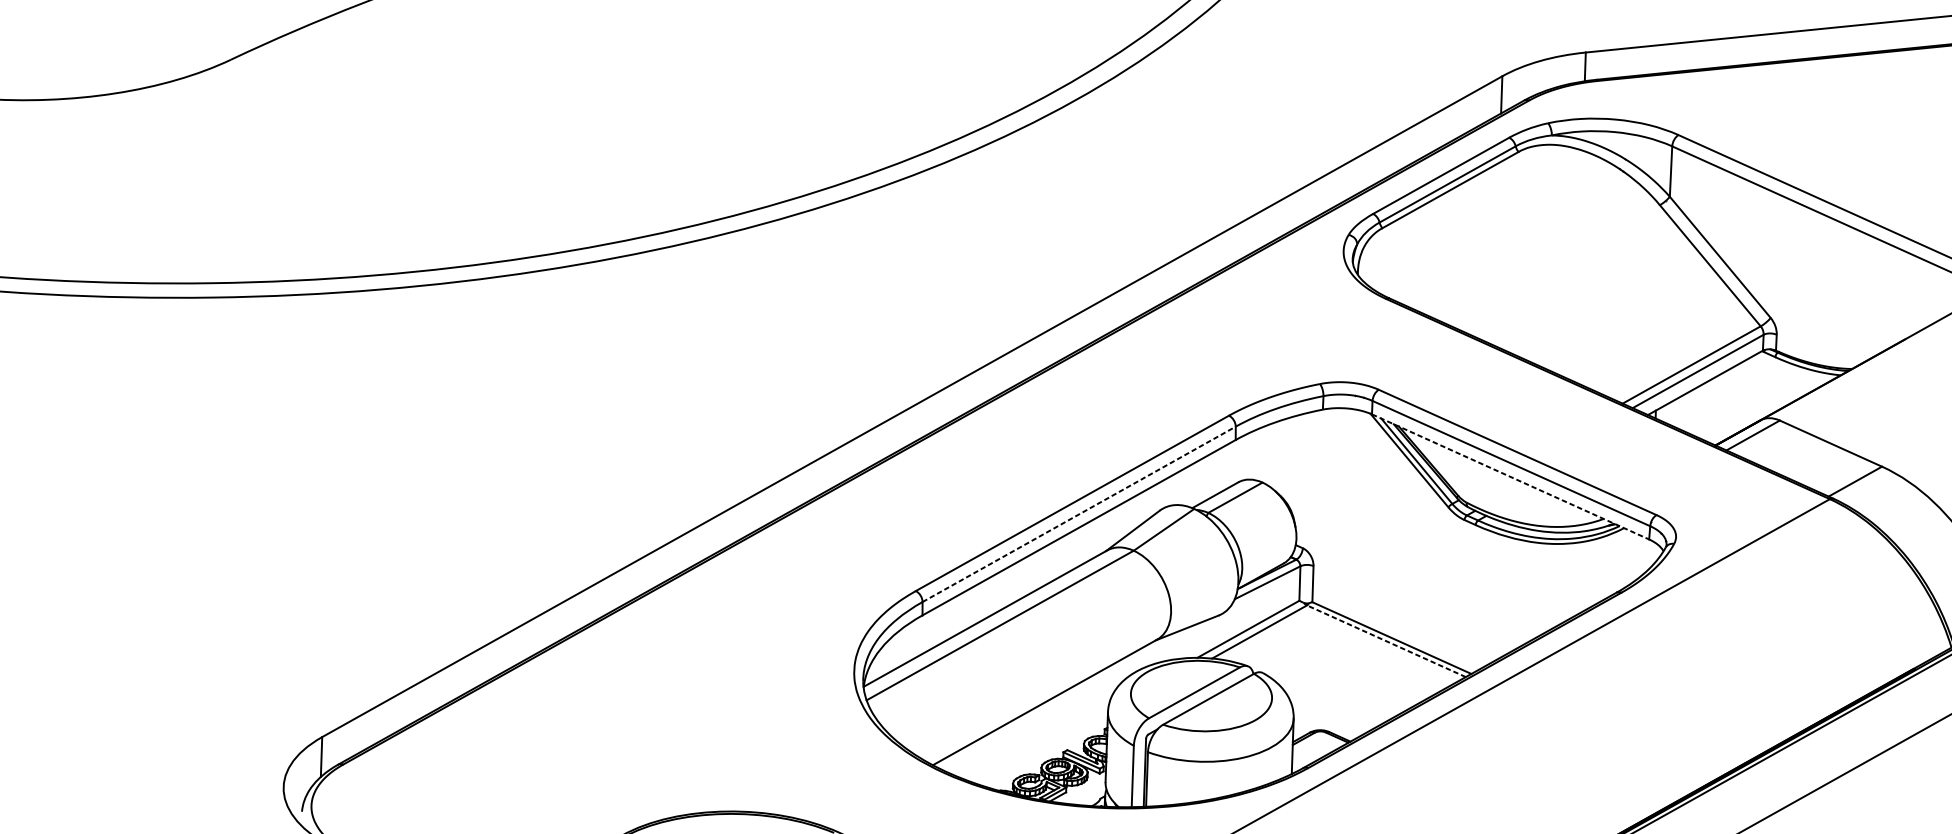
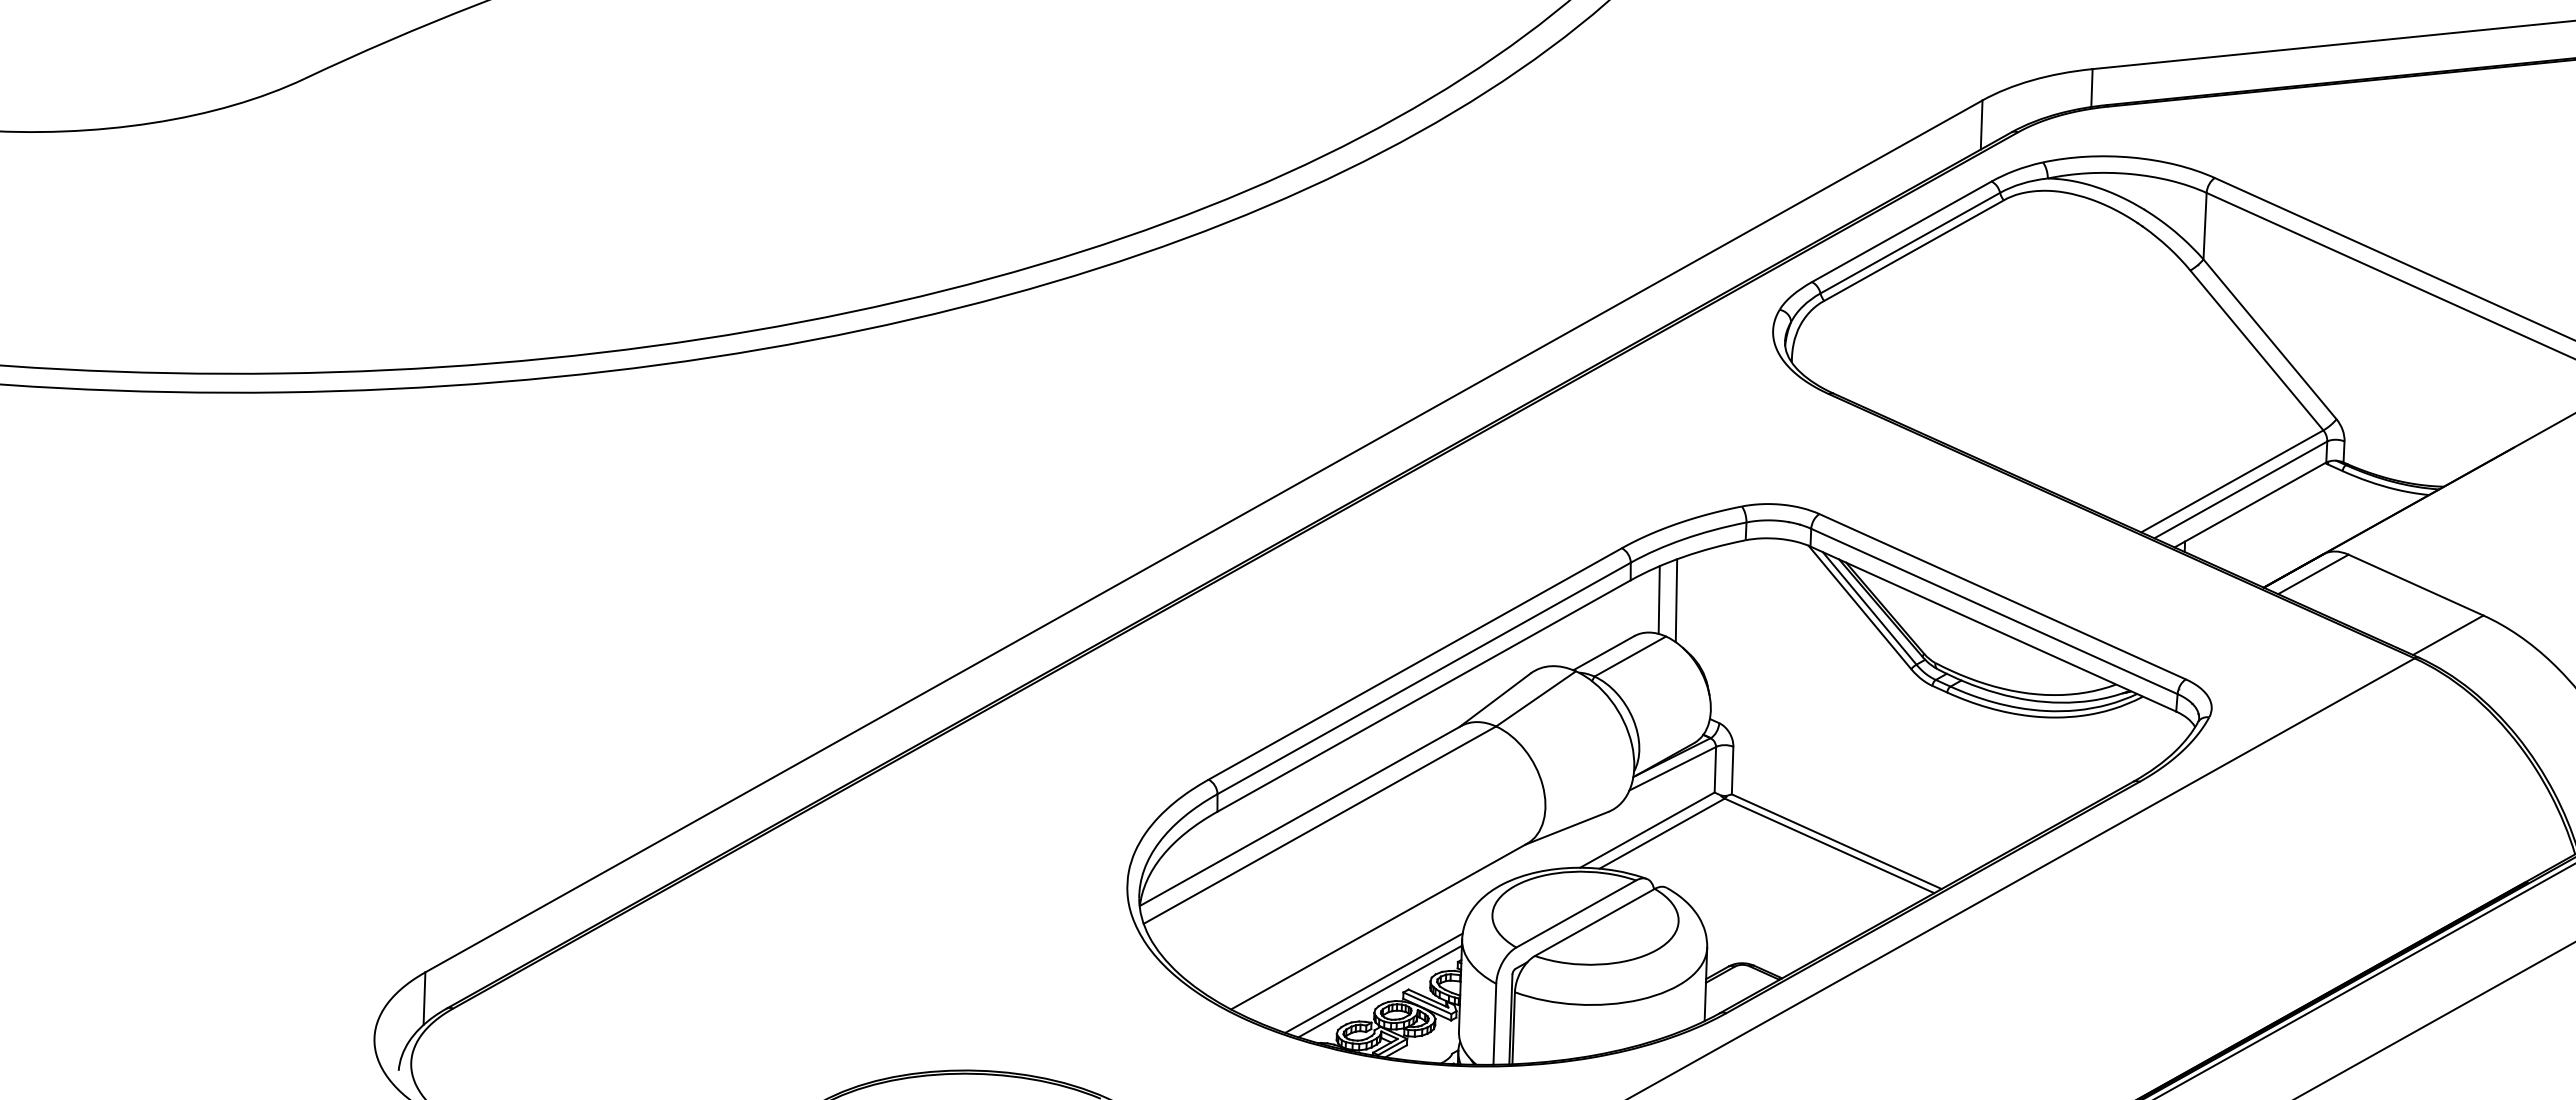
line: (1256, 454) -> (1658, 599), added
line: (1270, 455) -> (1676, 600), added
line: (1510, 477) -> (1993, 629), dashed -> solid
line: (1079, 514) -> (1424, 678), dashed -> solid
line: (1386, 640) -> (1829, 845), dashed -> solid
line: (1040, 744) -> (1373, 982), added
line: (1045, 751) -> (1379, 991), added

